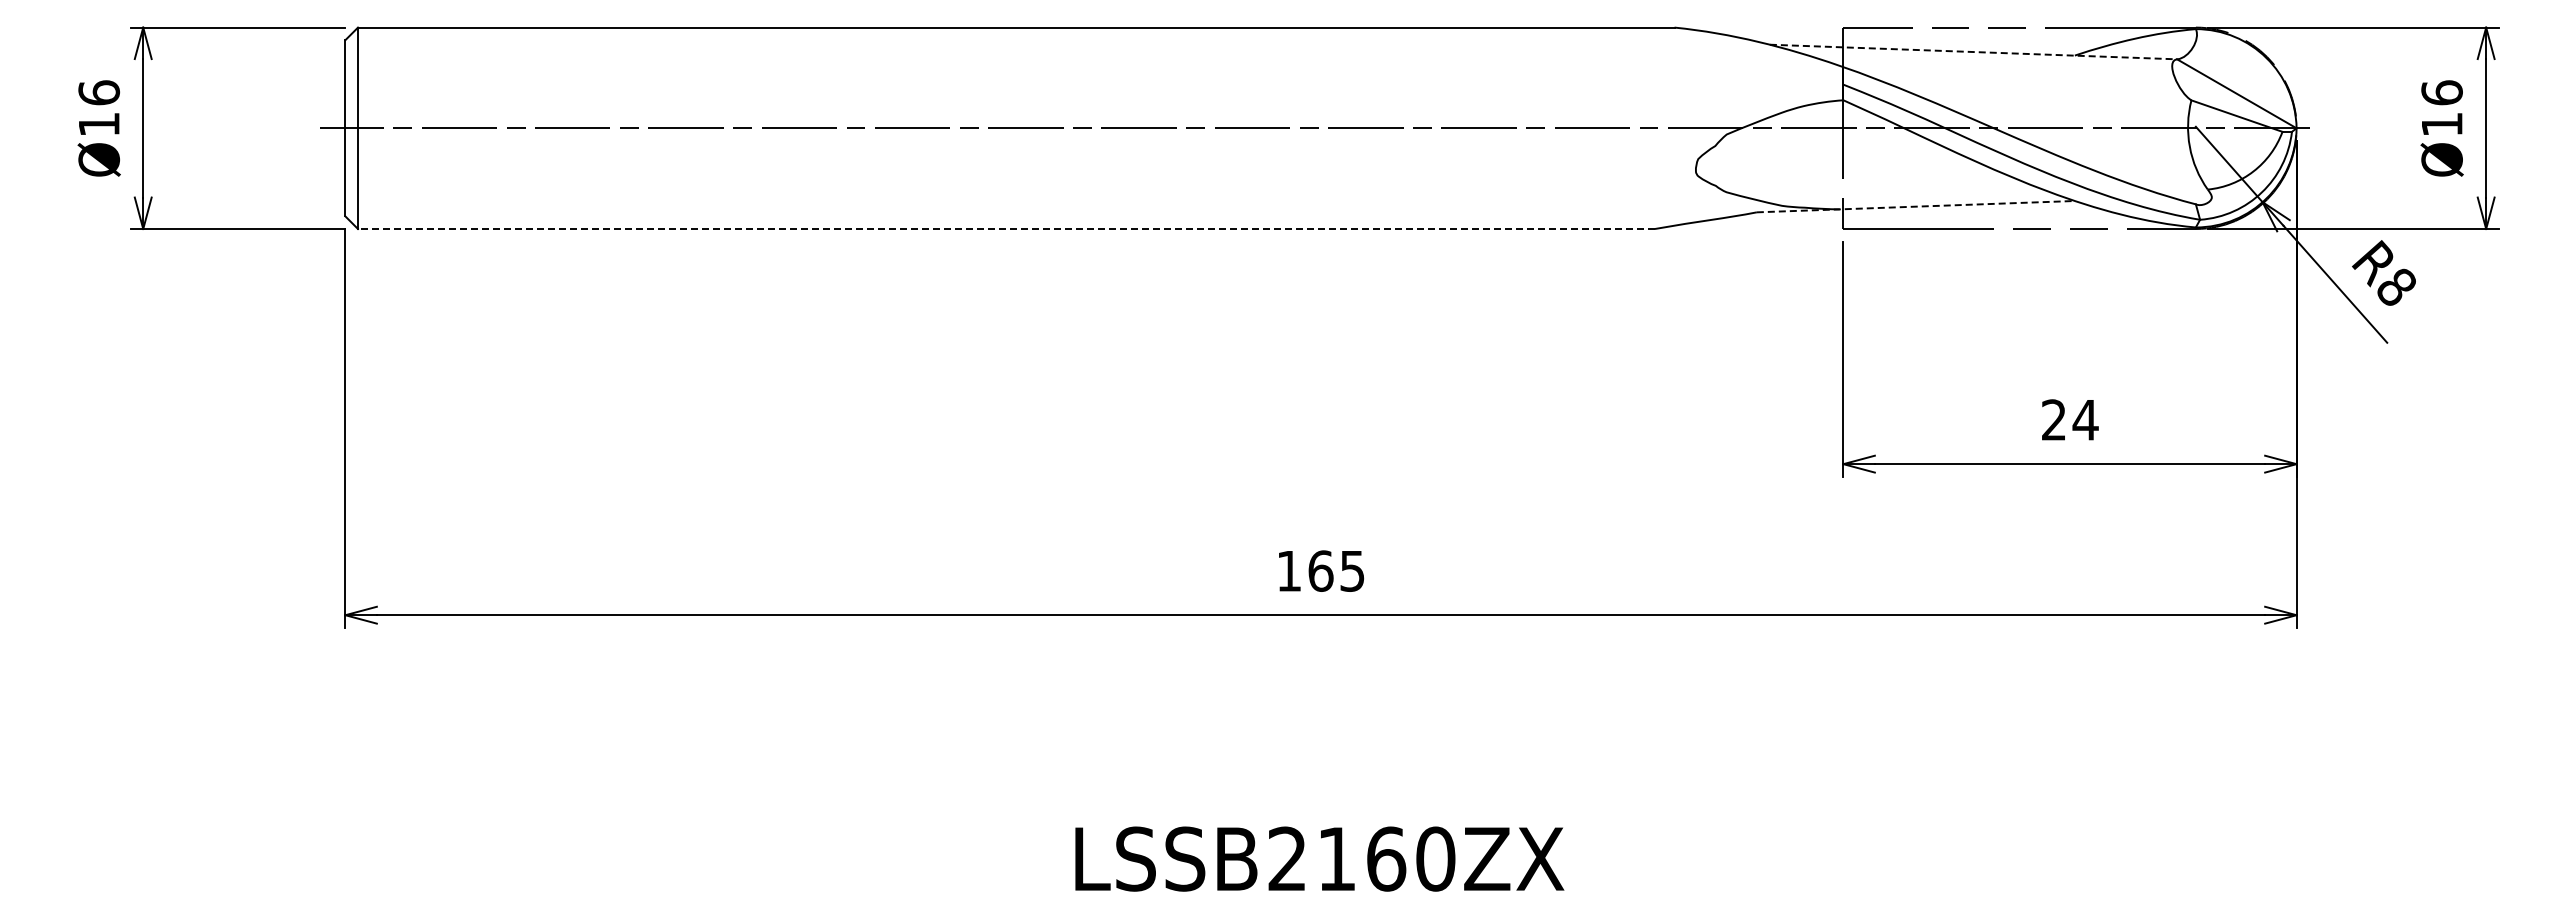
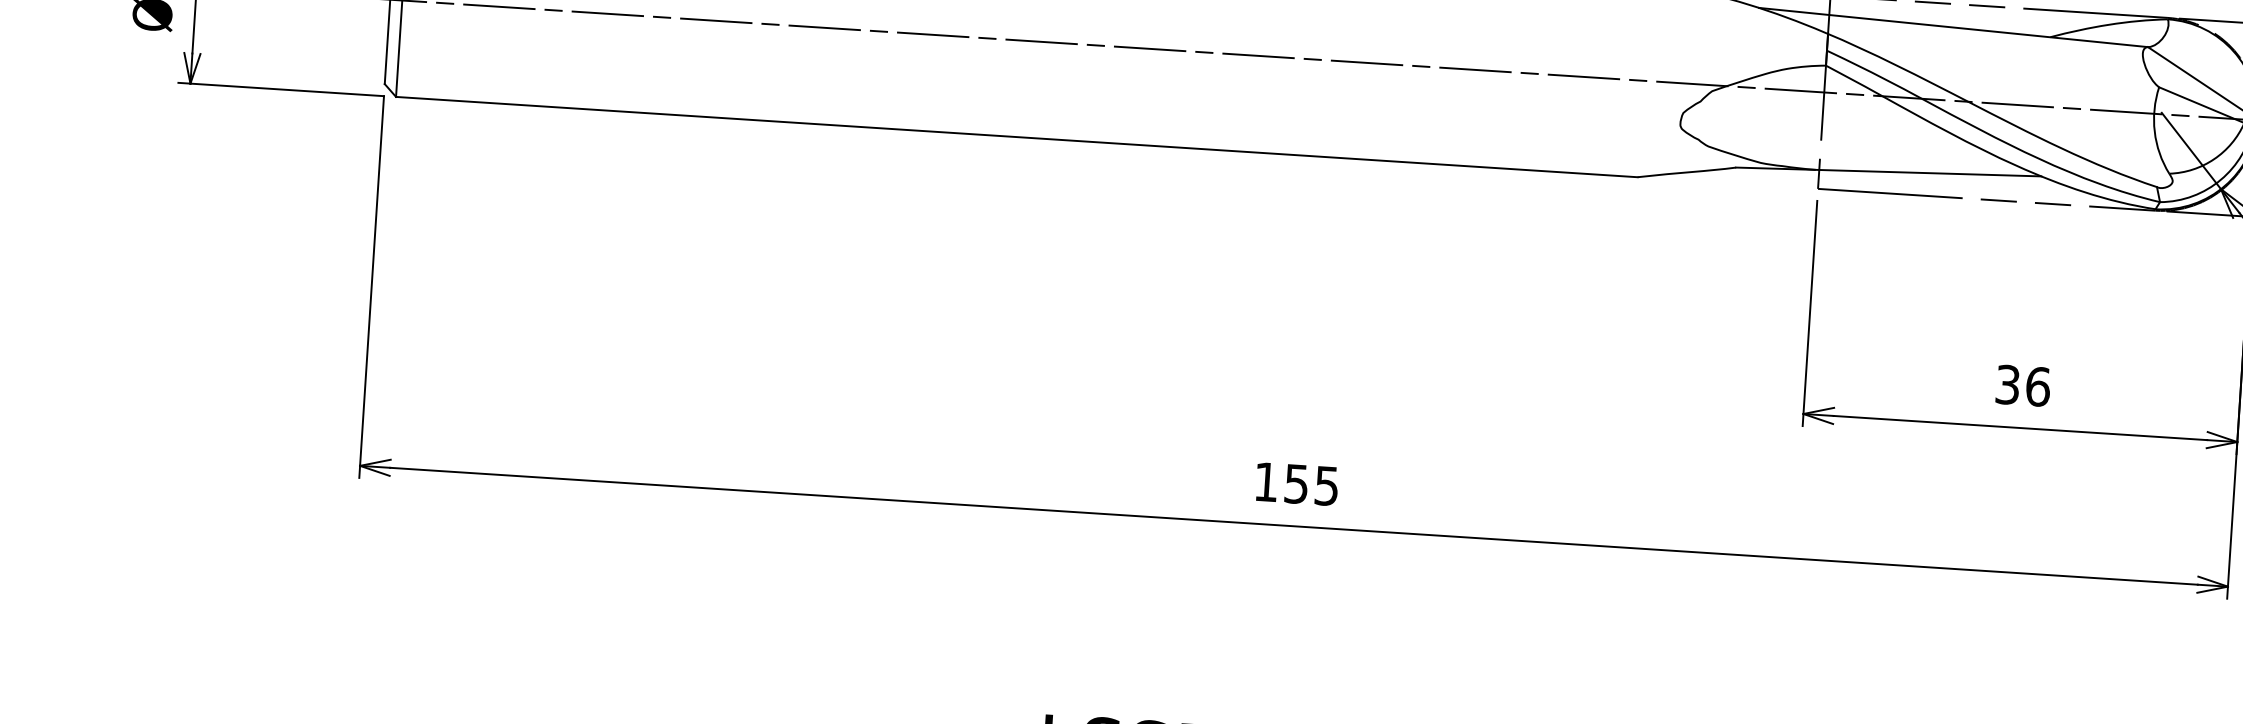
line: (1973, 52) -> (1953, 27), dashed -> solid
line: (1916, 206) -> (1889, 171), dashed -> solid
line: (1005, 229) -> (1015, 137), dashed -> solid
text: (2070, 419) -> (2023, 385), 24 -> 36
text: (1320, 570) -> (1296, 483), 165 -> 155

